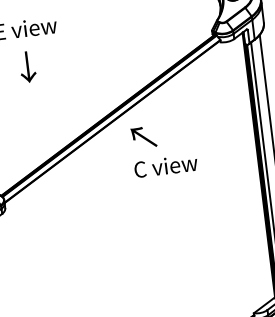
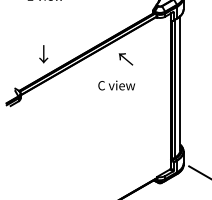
text: (27, 67) -> (43, 54), moved
text: (143, 137) -> (125, 59), moved

